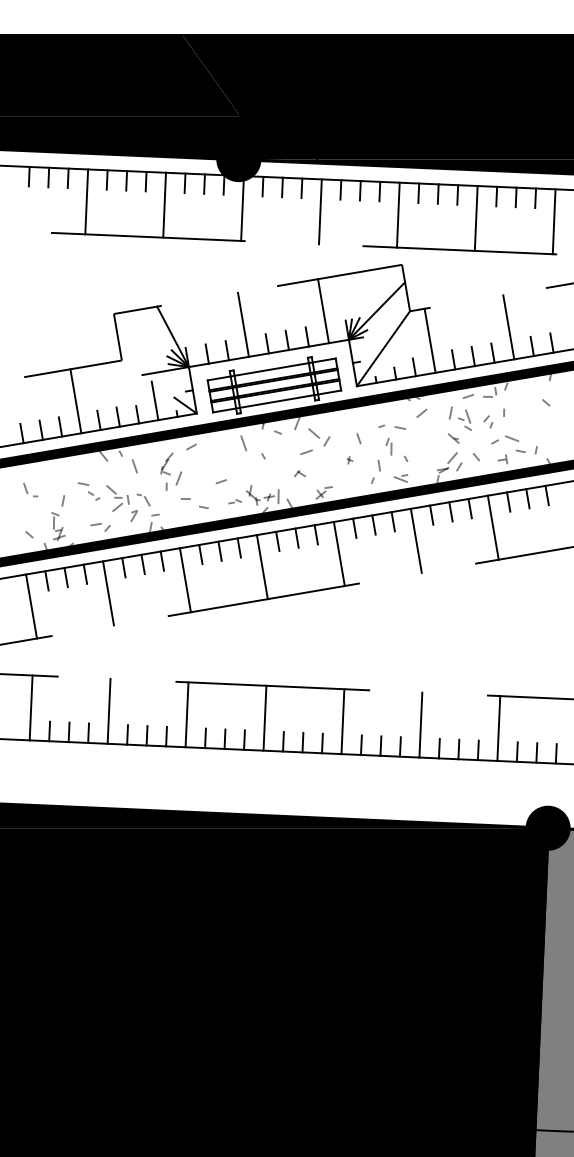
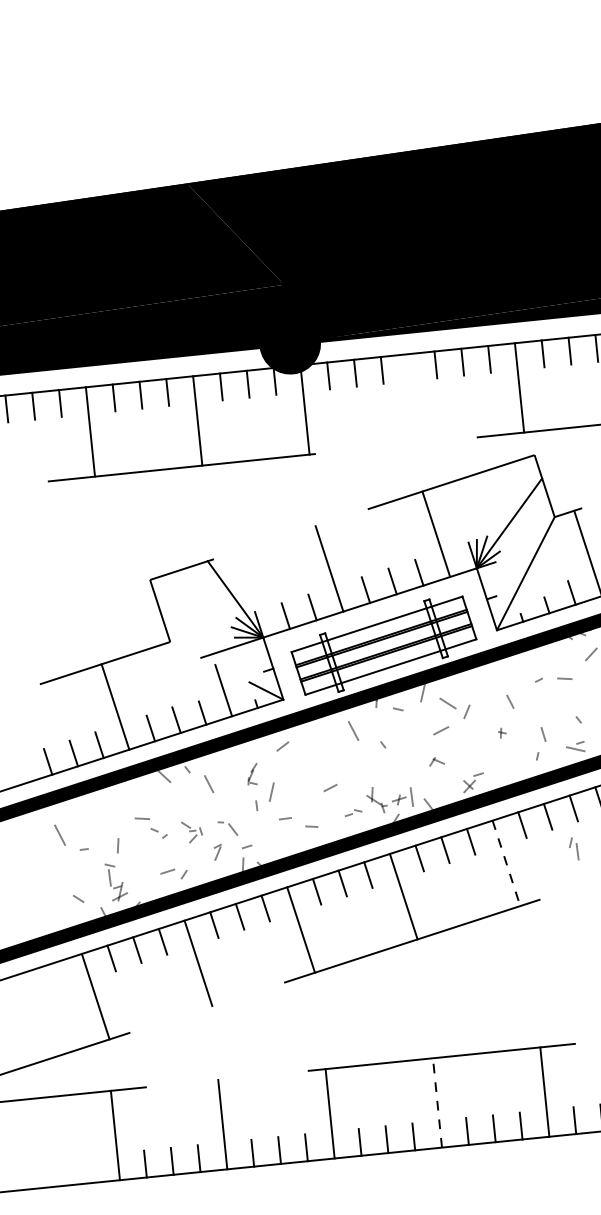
line: (320, 211) -> (412, 398), removed
part: (388, 446) -> (573, 848), moved
part: (166, 463) -> (251, 774), size x0.7
part: (30, 490) -> (71, 838), size x1.6
part: (117, 498) -> (191, 831), size x0.6
line: (339, 554) -> (506, 864), solid -> dashed
line: (265, 717) -> (438, 1101), solid -> dashed

